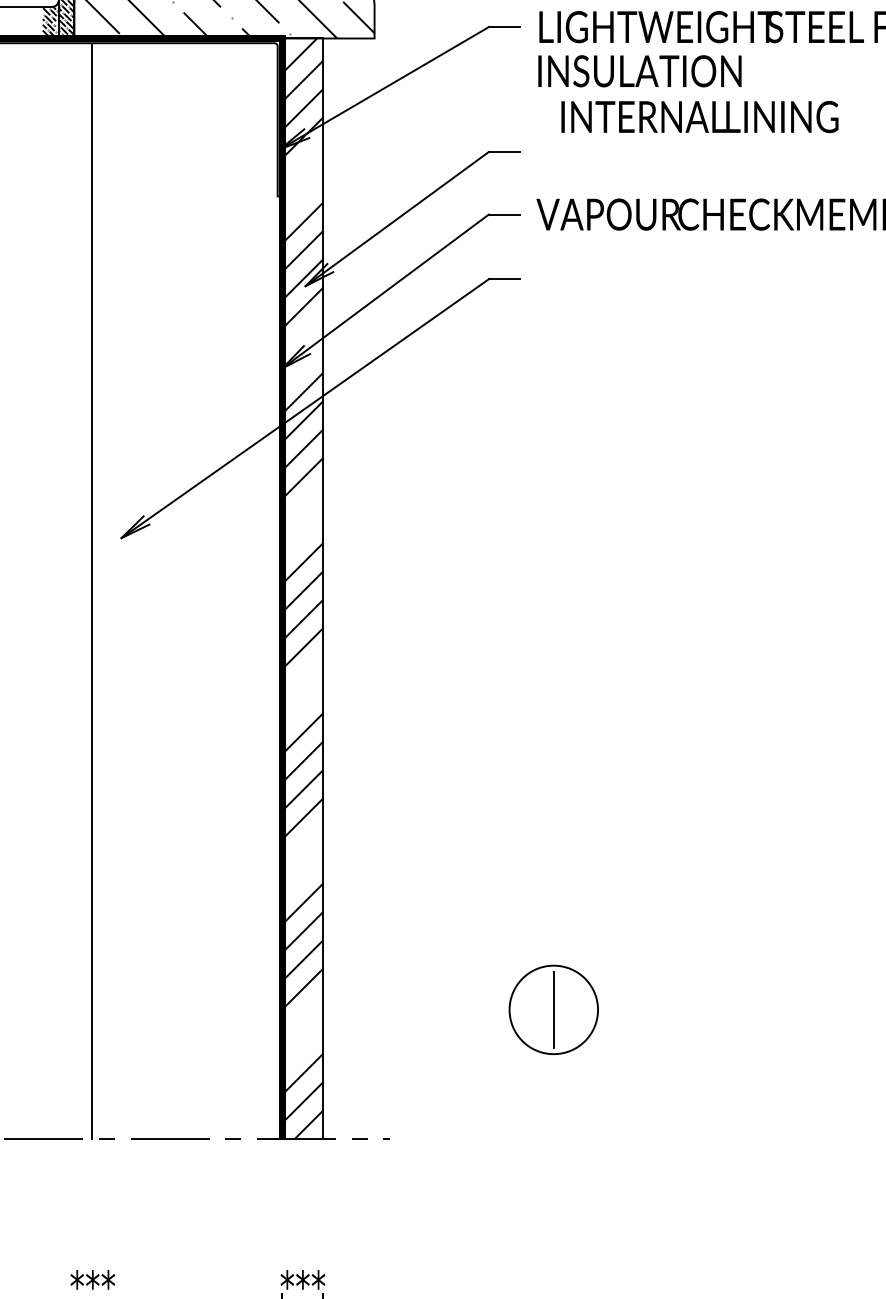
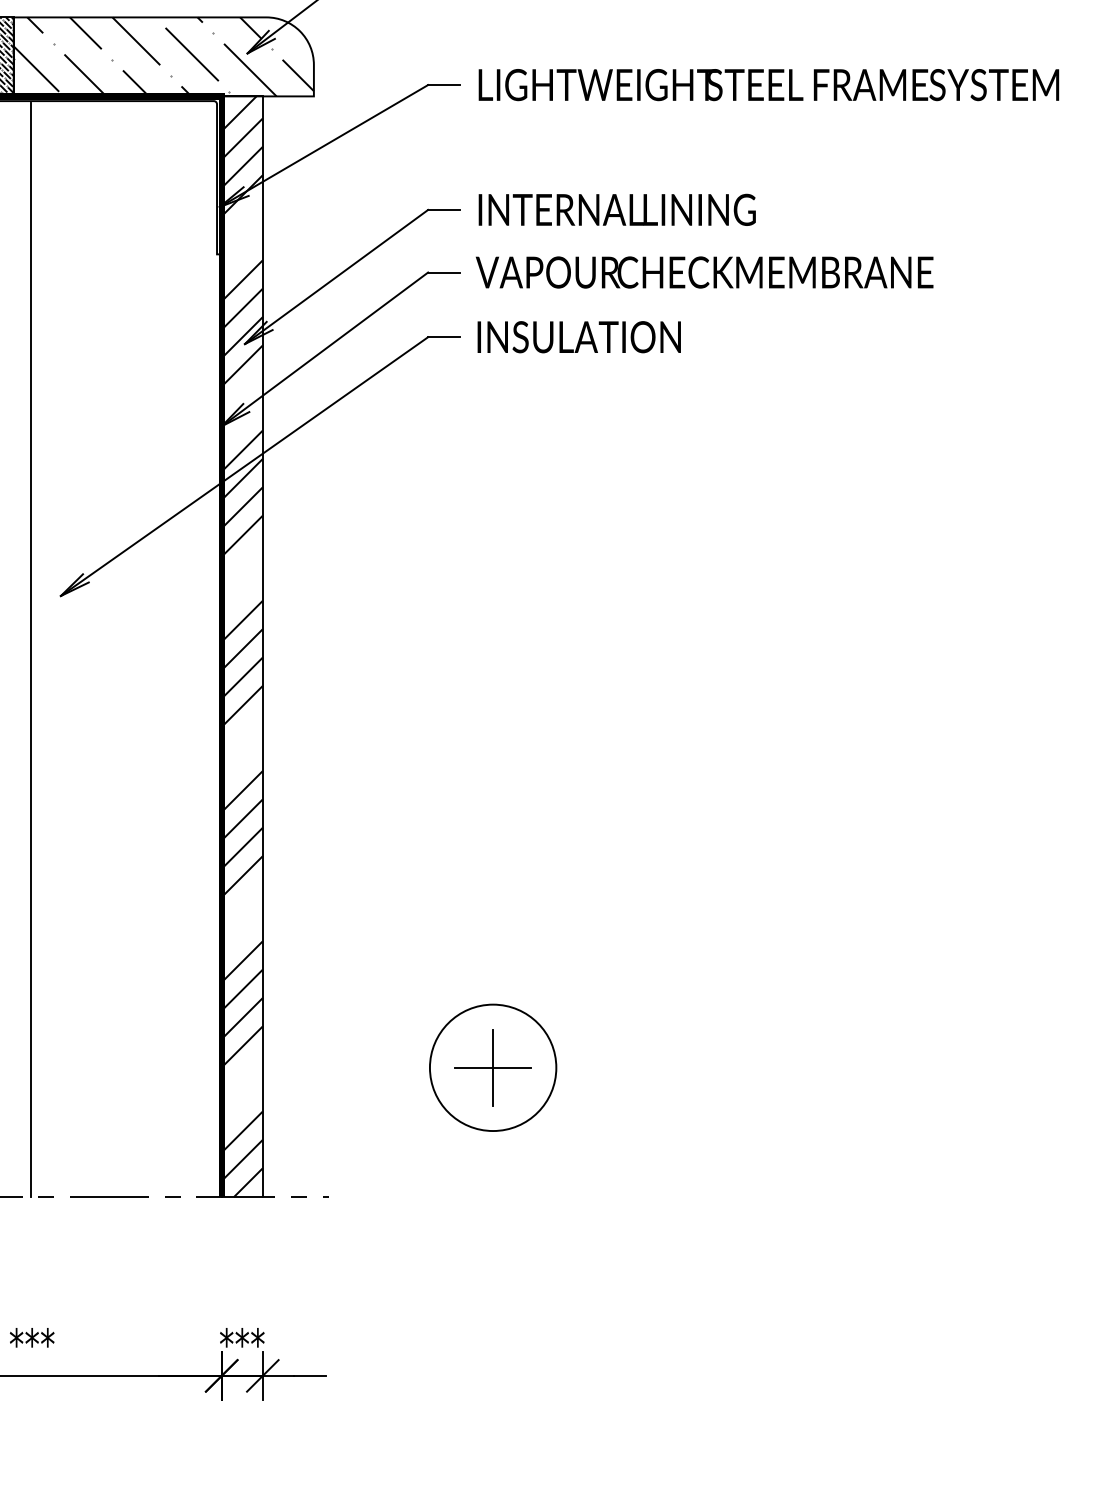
text: (639, 71) -> (578, 337), moved
text: (699, 116) -> (616, 209), moved
circle: (553, 1009) -> (492, 1067), size x1.43
line: (554, 1009) -> (493, 1067), added

